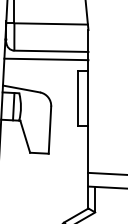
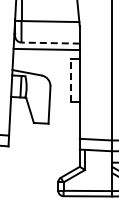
line: (51, 51) -> (50, 43), solid -> dashed
line: (77, 98) -> (71, 80), solid -> dashed

